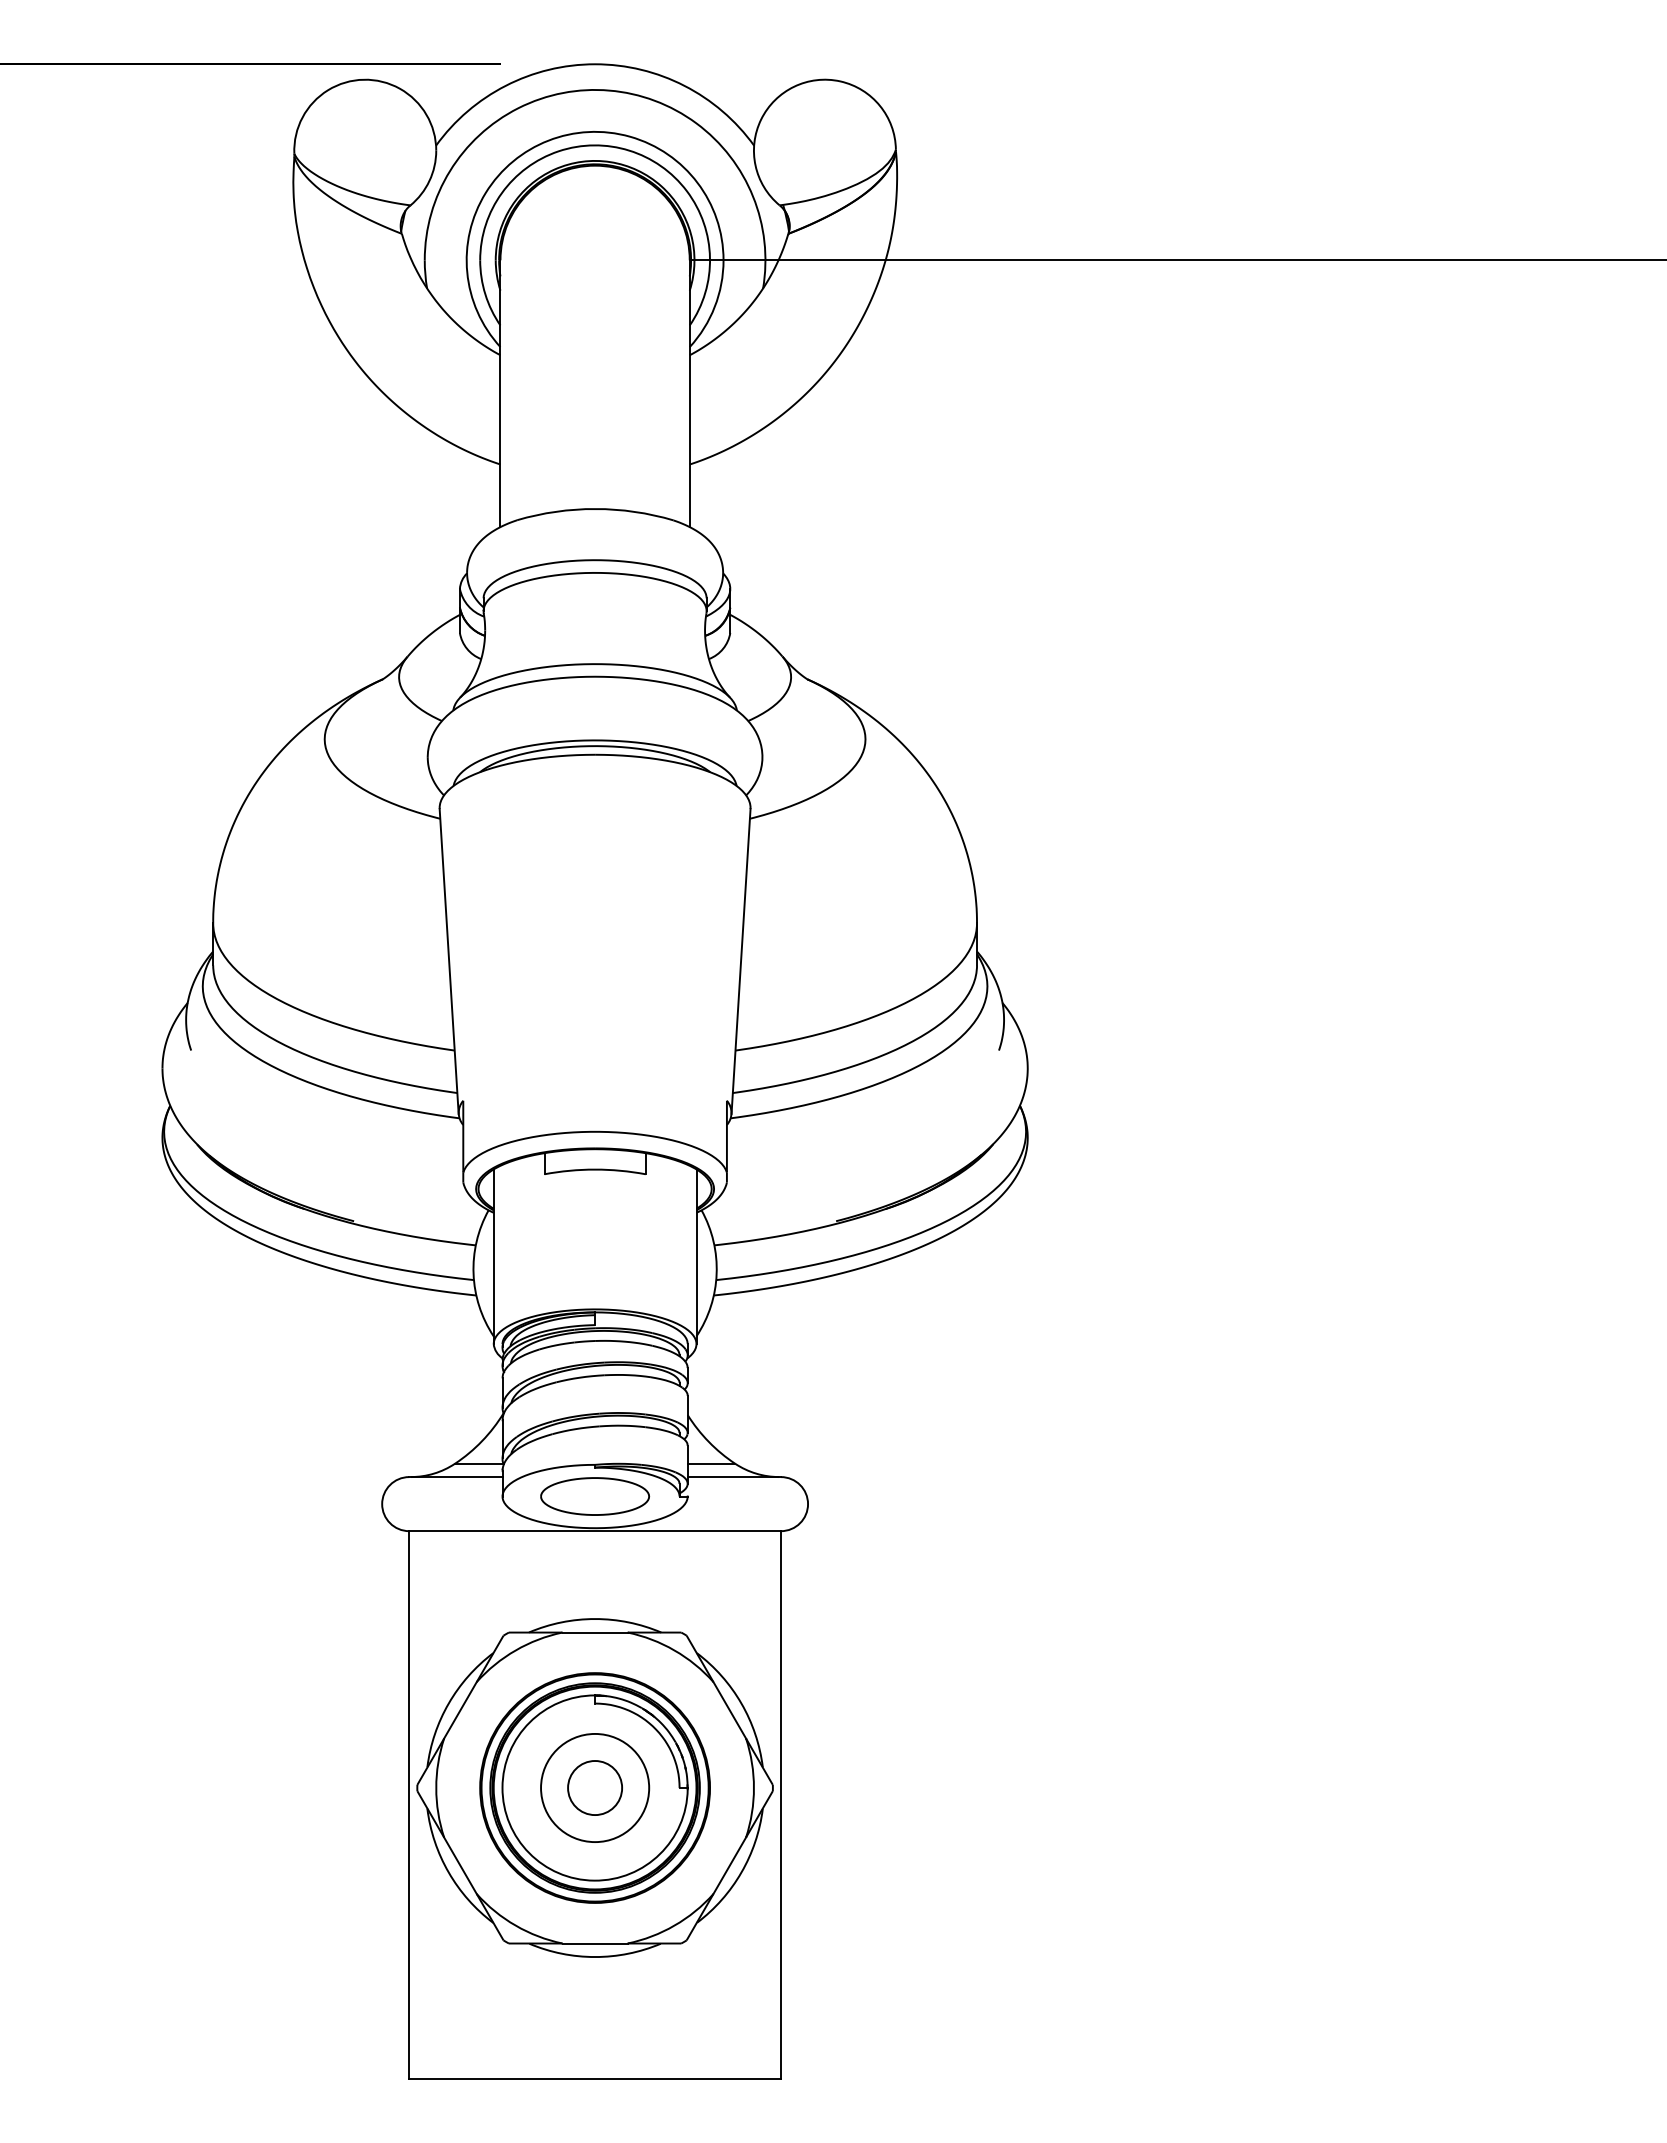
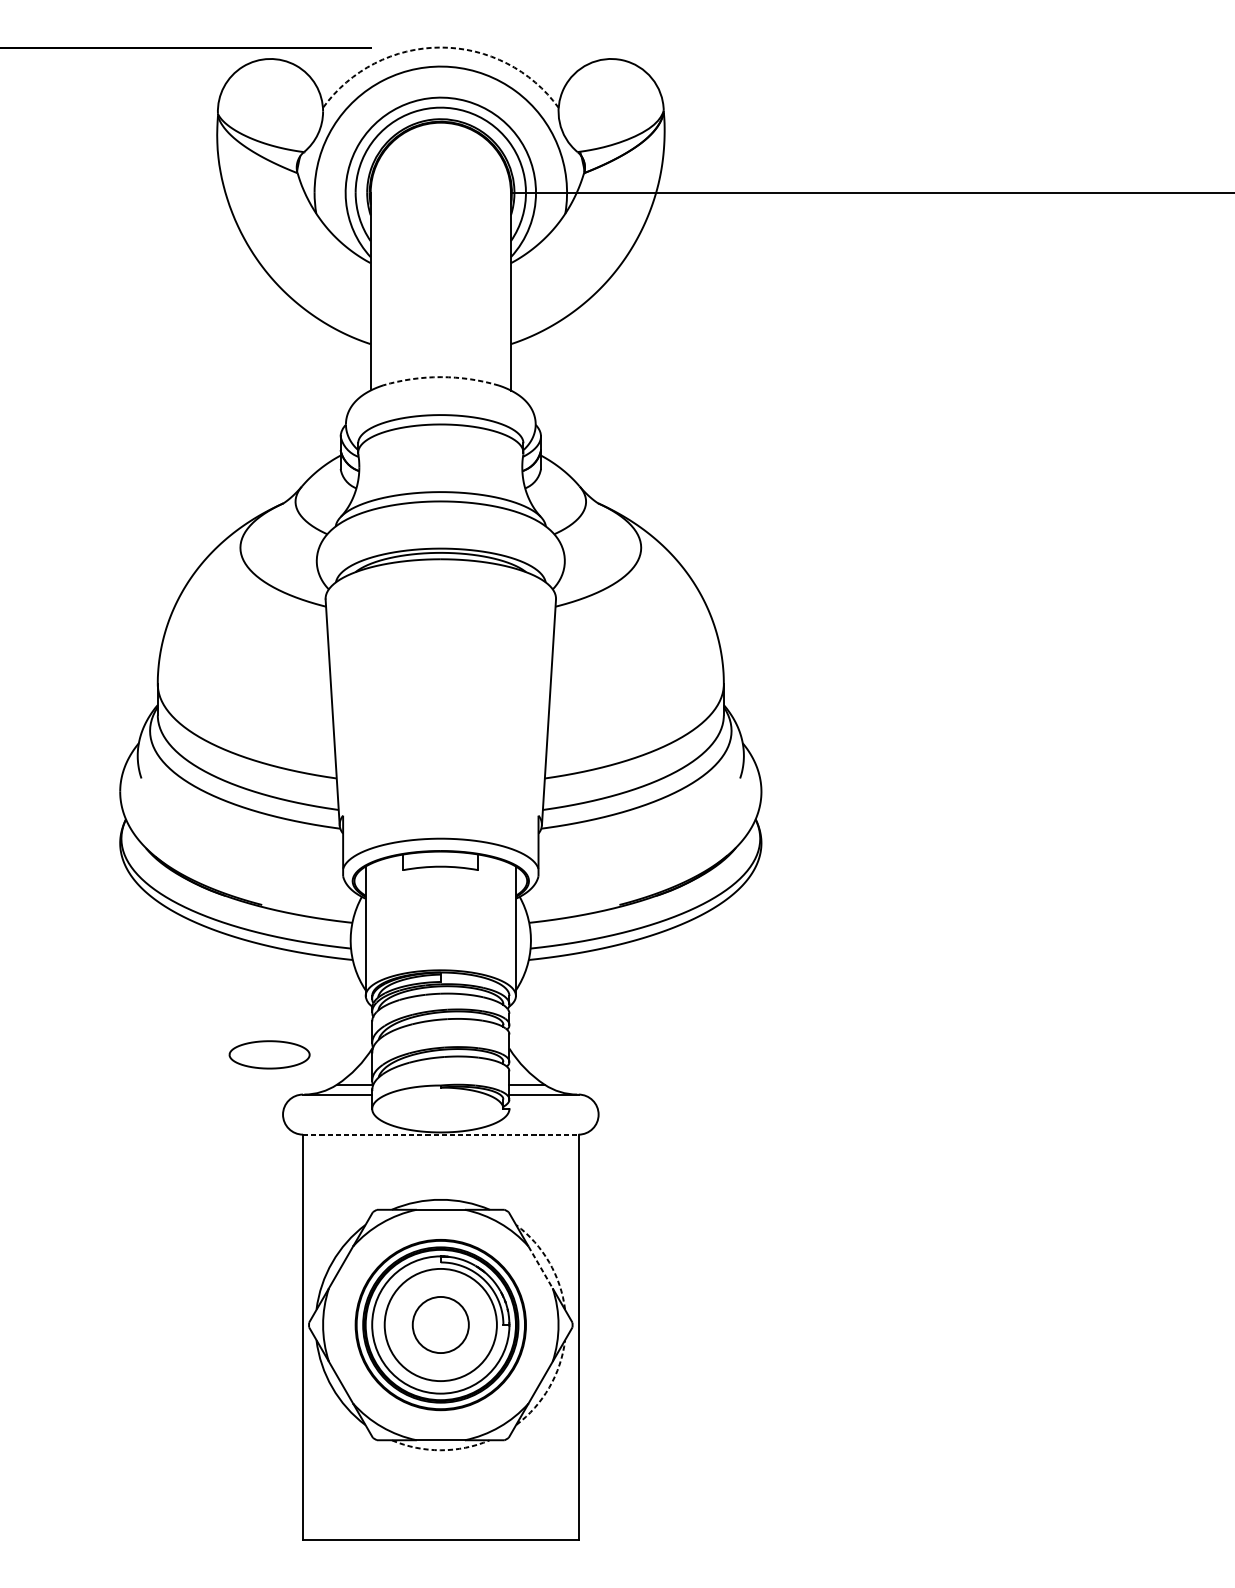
arc: (595, 64) -> (441, 47), solid -> dashed
arc: (595, 509) -> (441, 377), solid -> dashed
part: (595, 1496) -> (269, 1054), moved
line: (595, 1531) -> (441, 1134), solid -> dashed
arc: (741, 1703) -> (549, 1262), solid -> dashed
line: (729, 1710) -> (540, 1267), solid -> dashed
circle: (595, 1787) -> (441, 1324), size x1.4
circle: (595, 1788) -> (441, 1325), size x1.4
arc: (741, 1872) -> (549, 1387), solid -> dashed
arc: (595, 1957) -> (441, 1450), solid -> dashed

